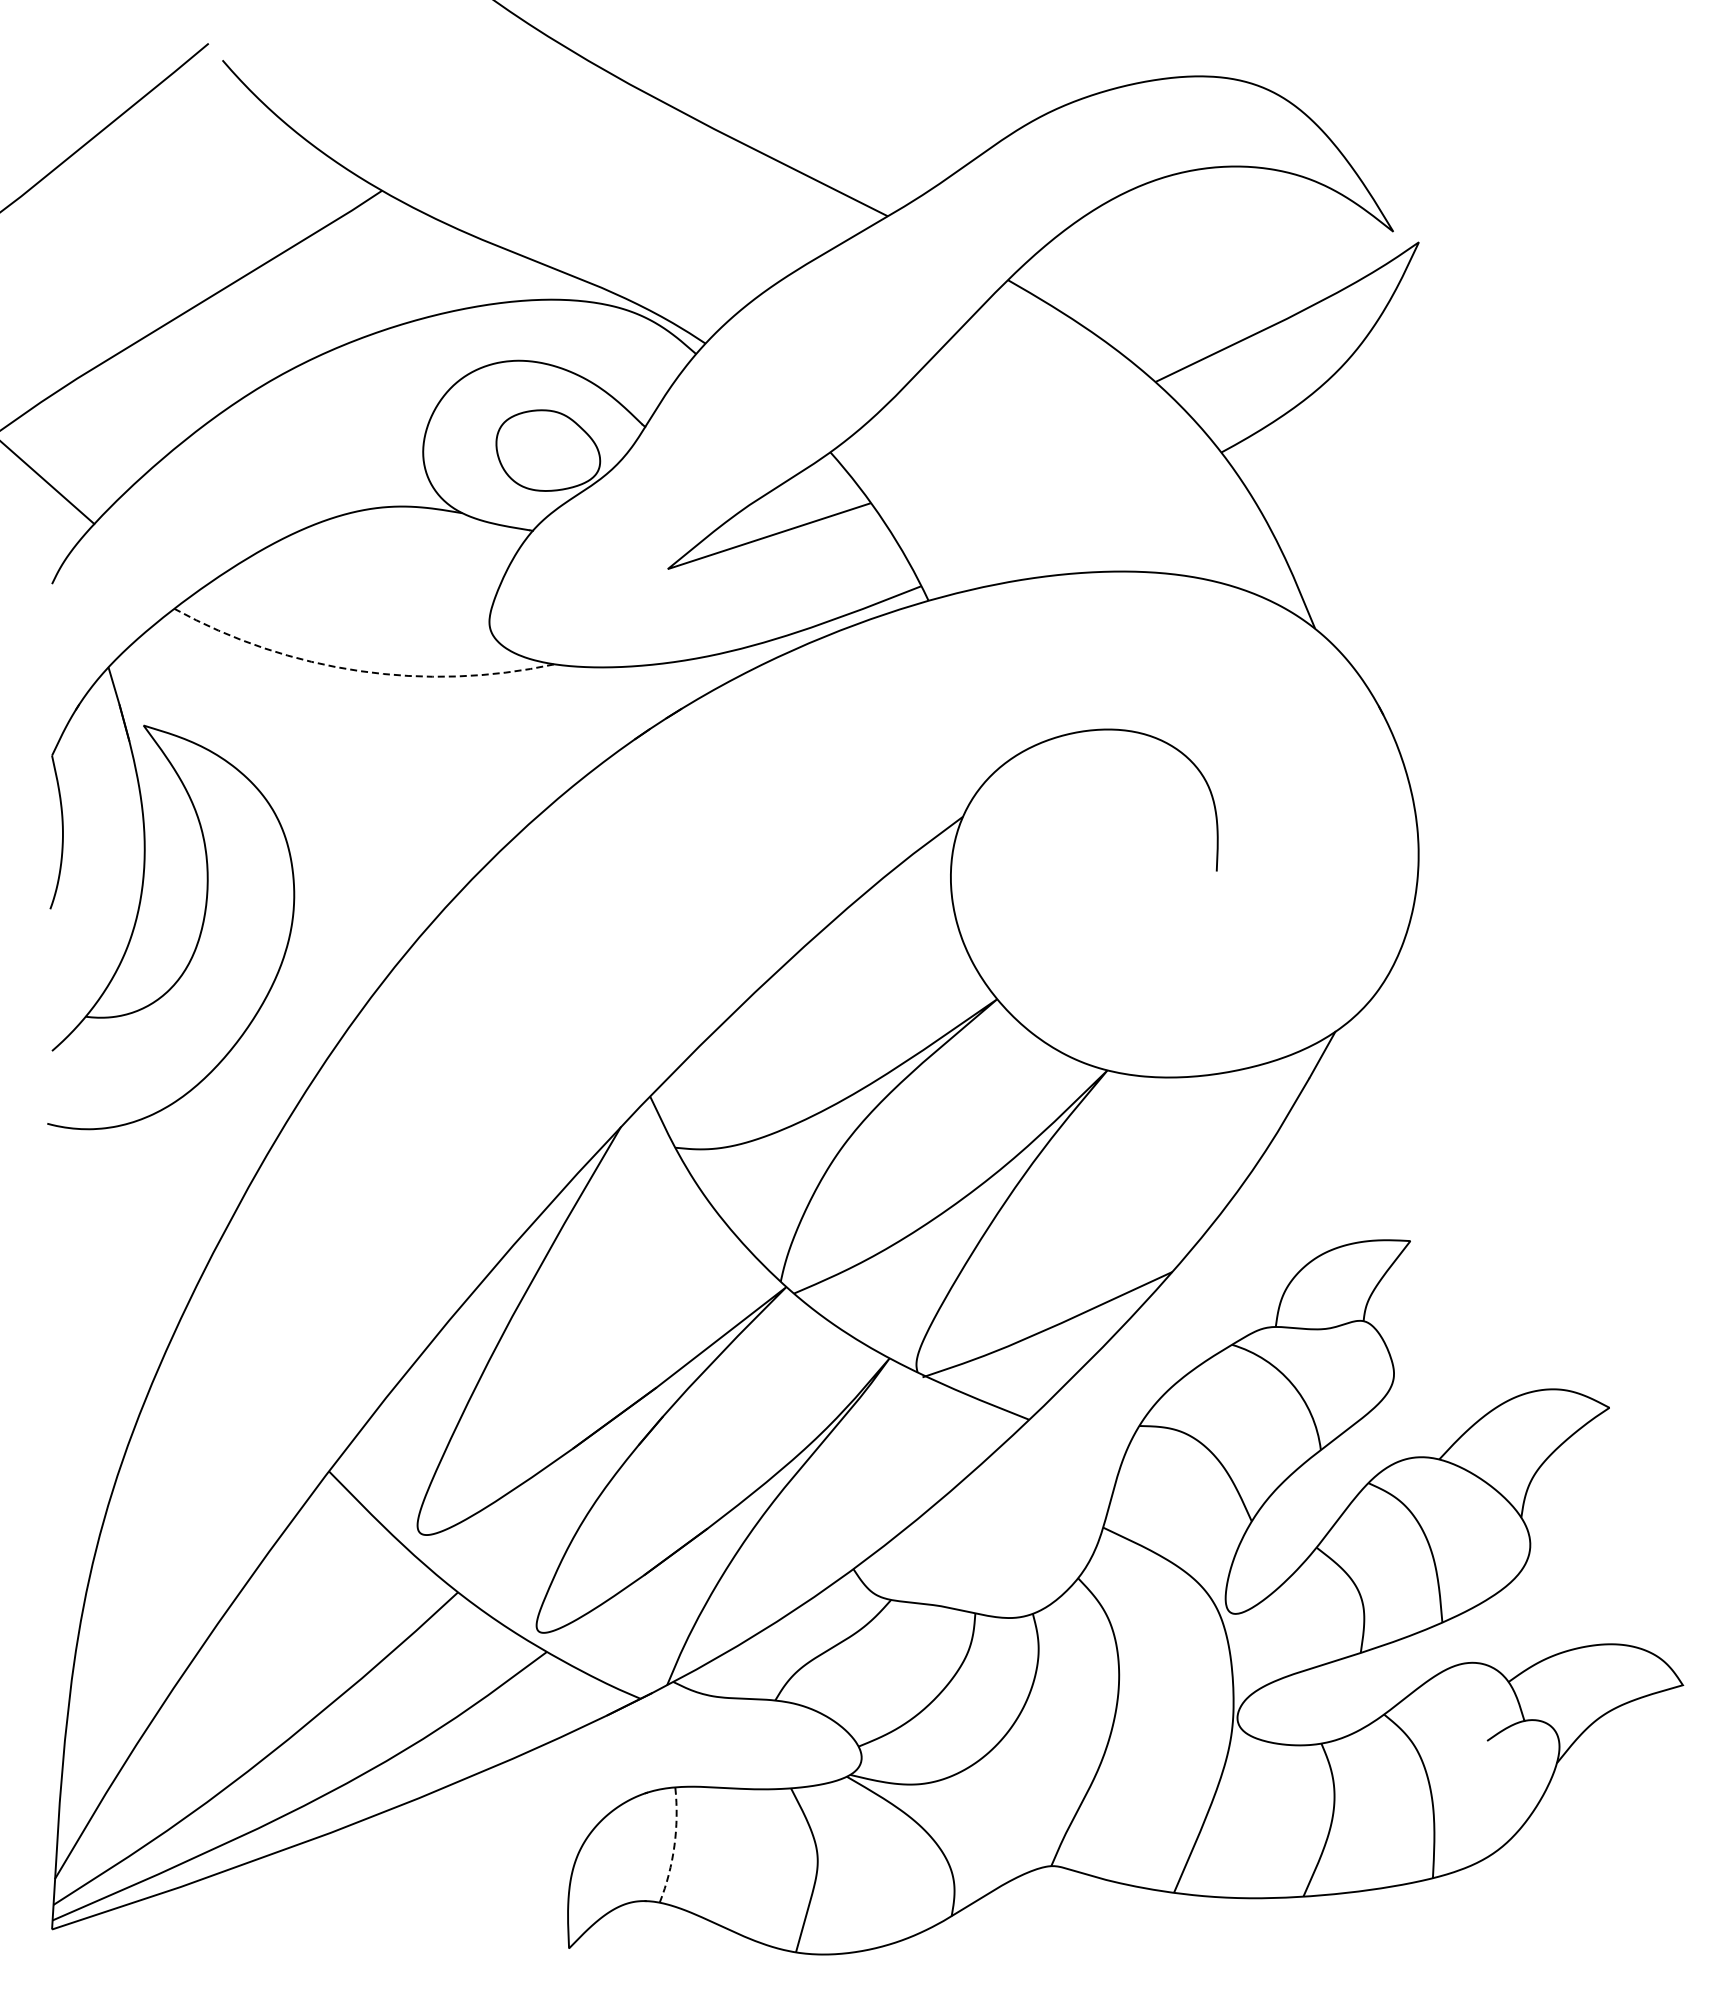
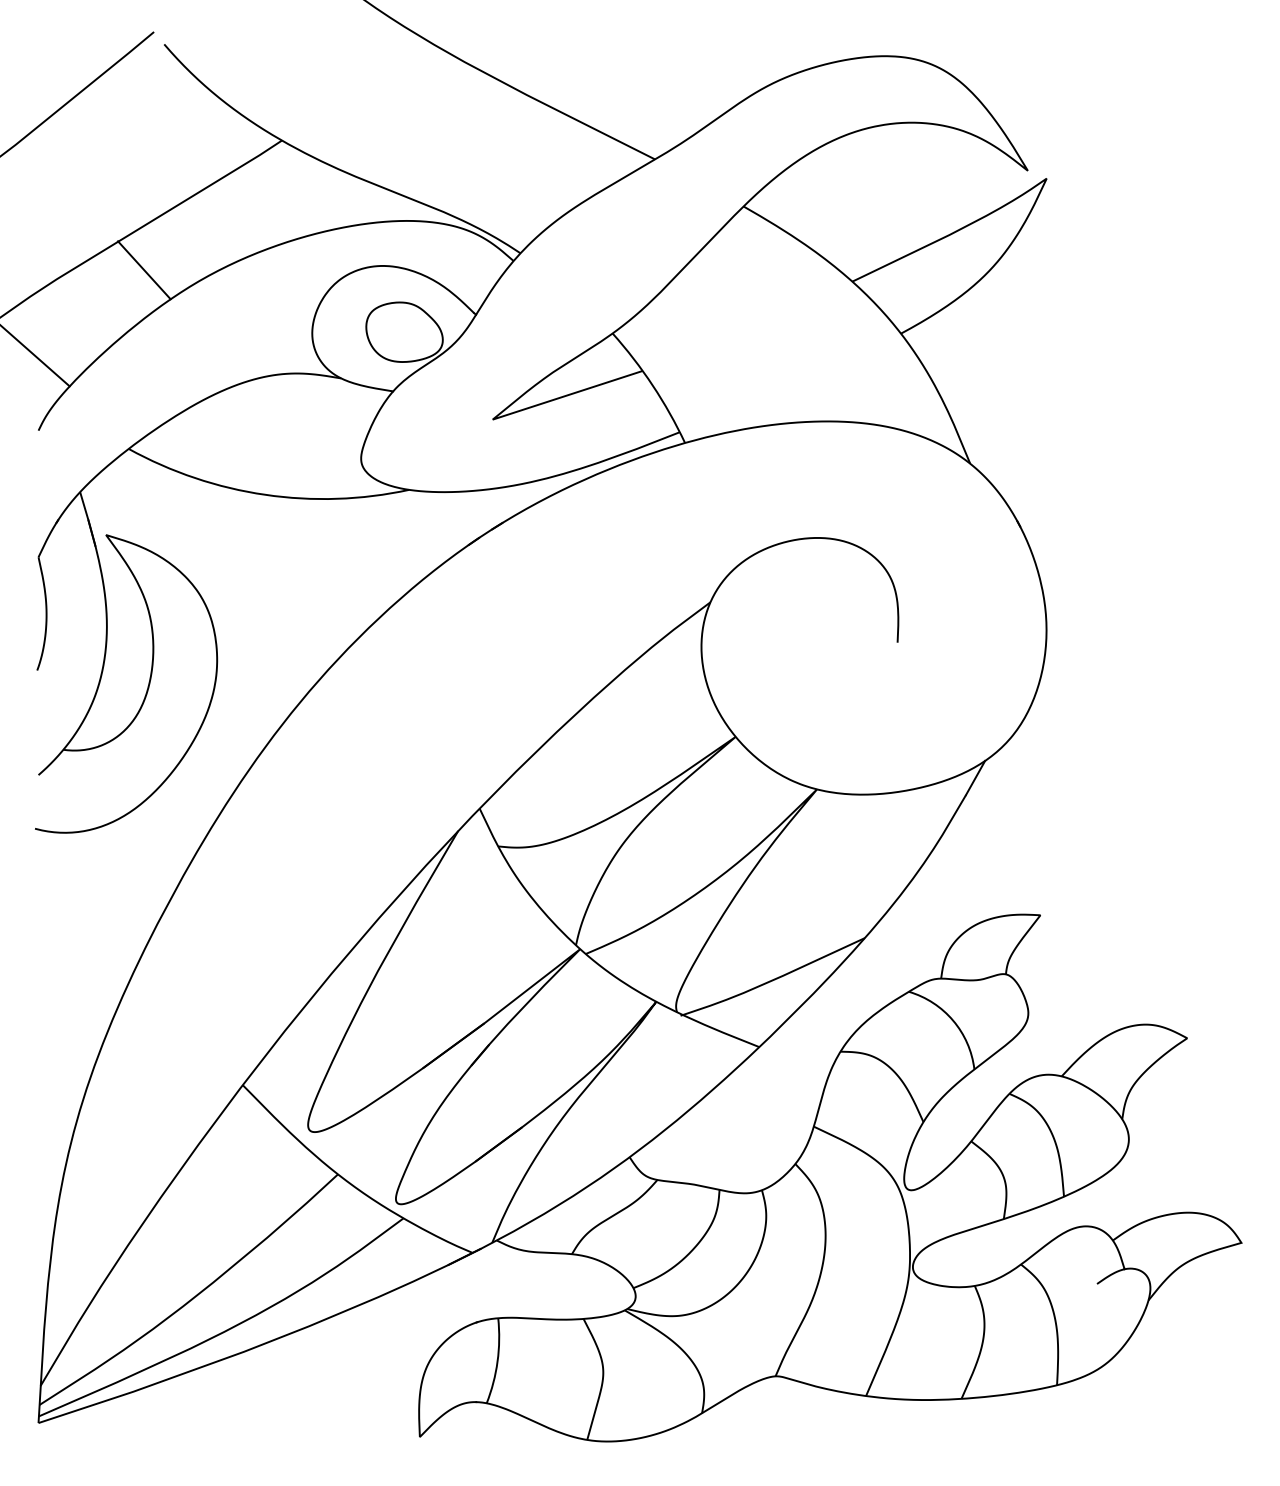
line: (195, 366) -> (144, 270), added
arc: (359, 671) -> (265, 495), dashed -> solid
arc: (674, 1845) -> (497, 1361), dashed -> solid

